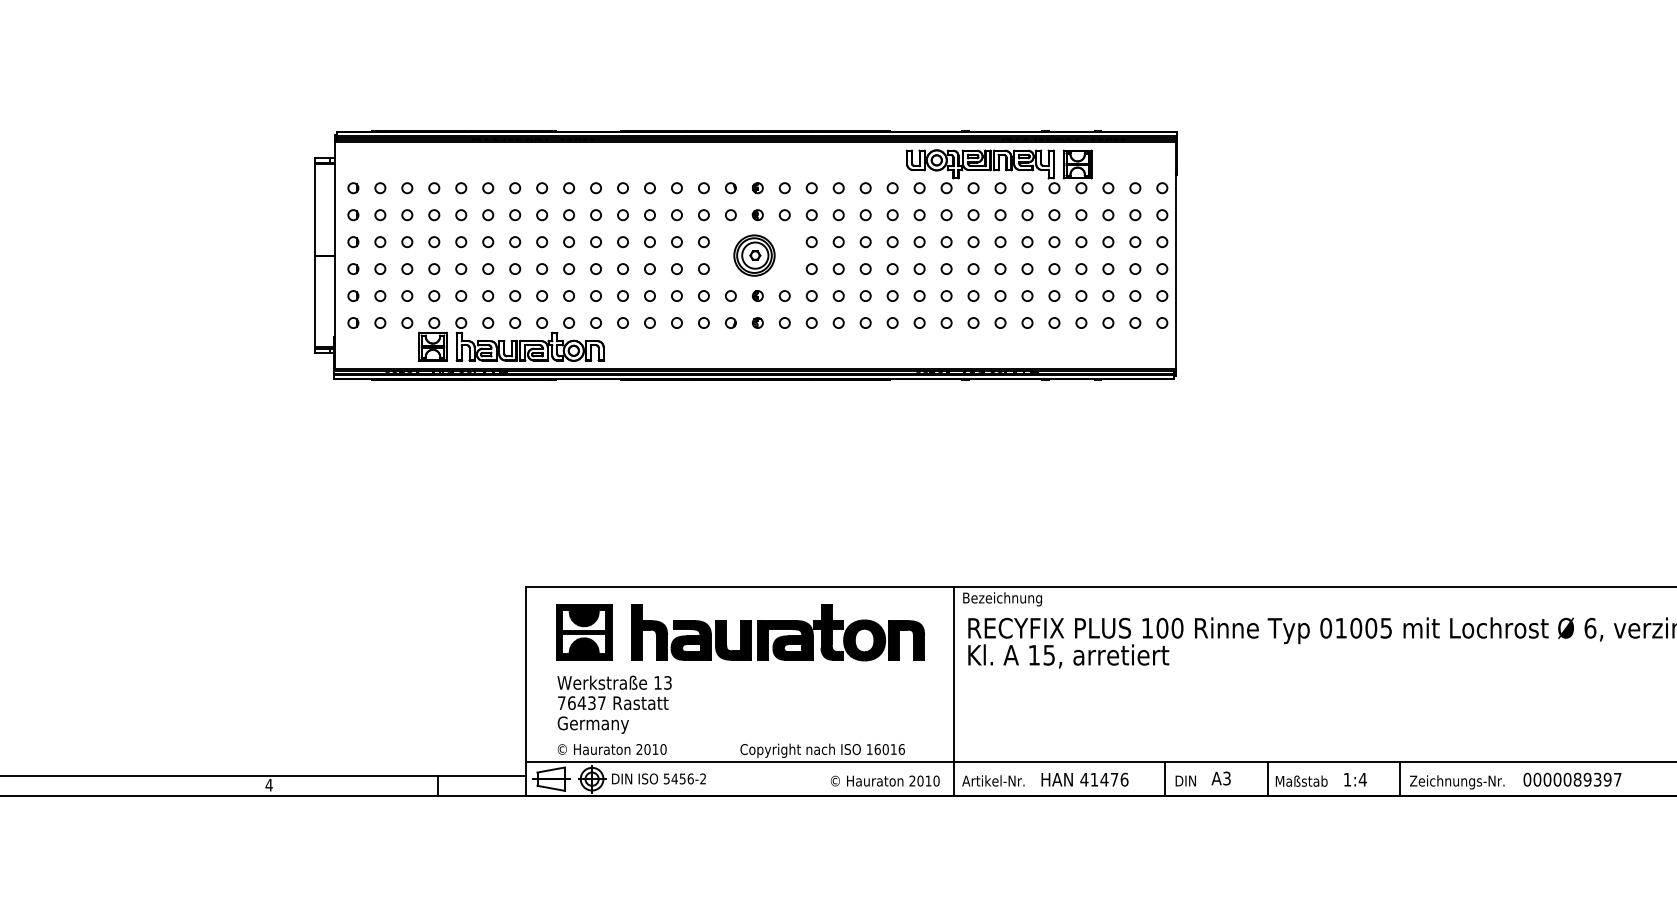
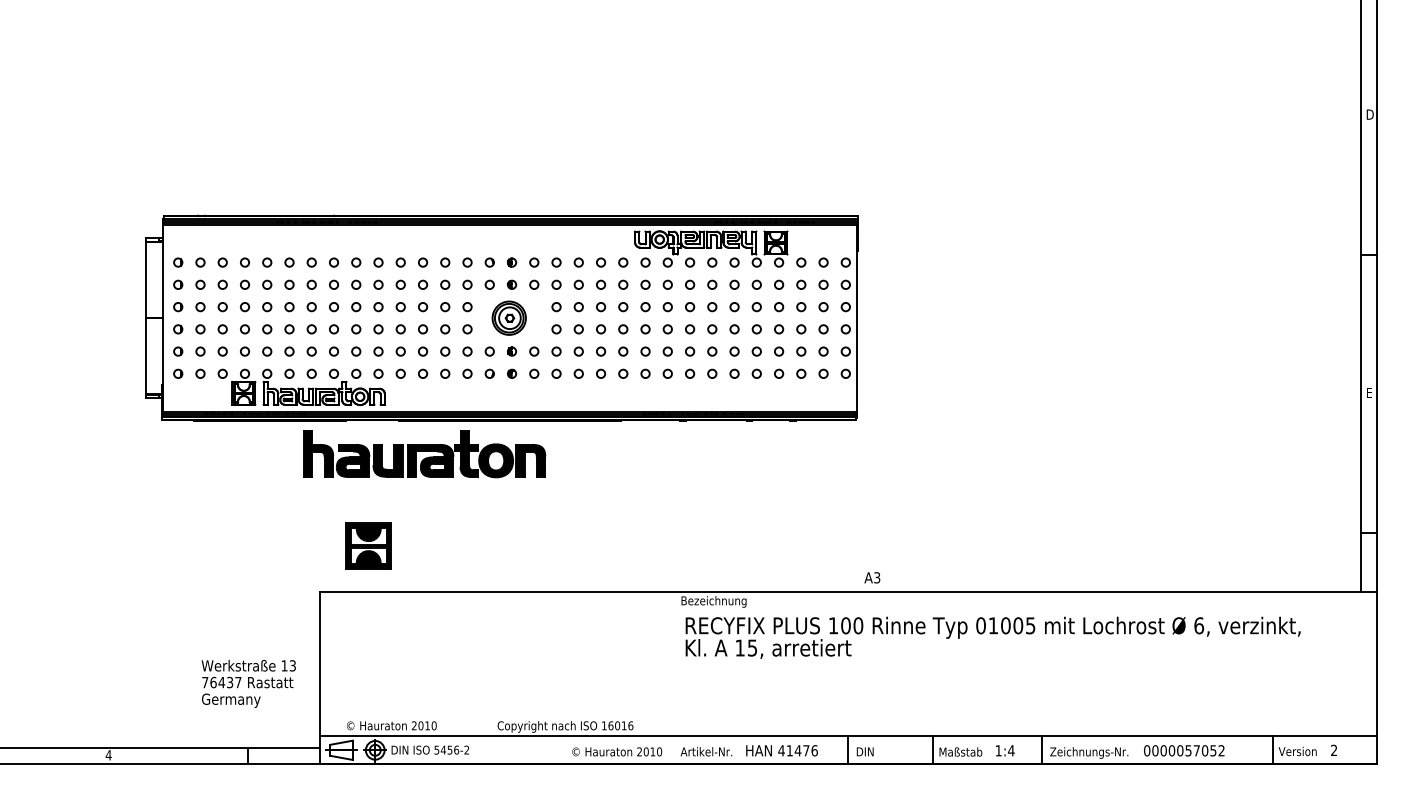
part: (583, 631) -> (368, 545), moved
part: (777, 632) -> (424, 454), moved
line: (953, 690) -> (673, 677), removed
text: (614, 704) -> (248, 683), moved
text: (1221, 778) -> (872, 577), moved
text: (1596, 779) -> (1204, 750), 0000089397 -> 0000057052

